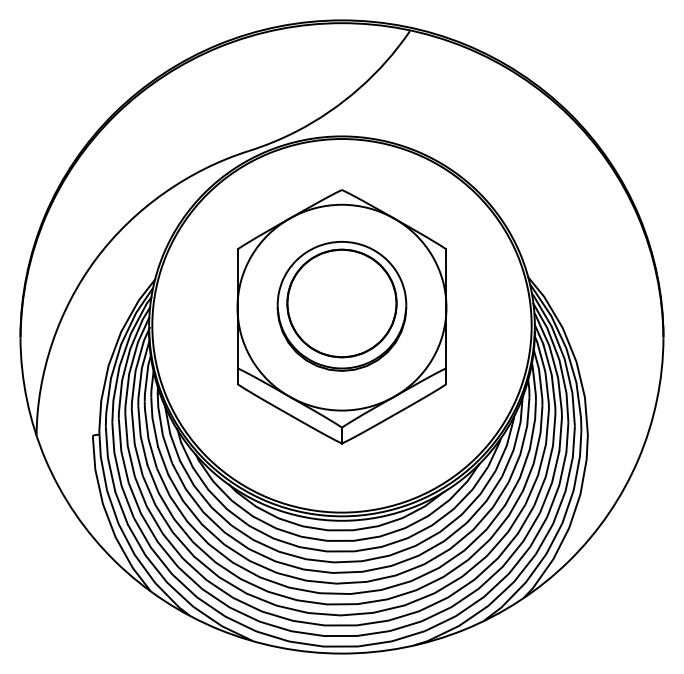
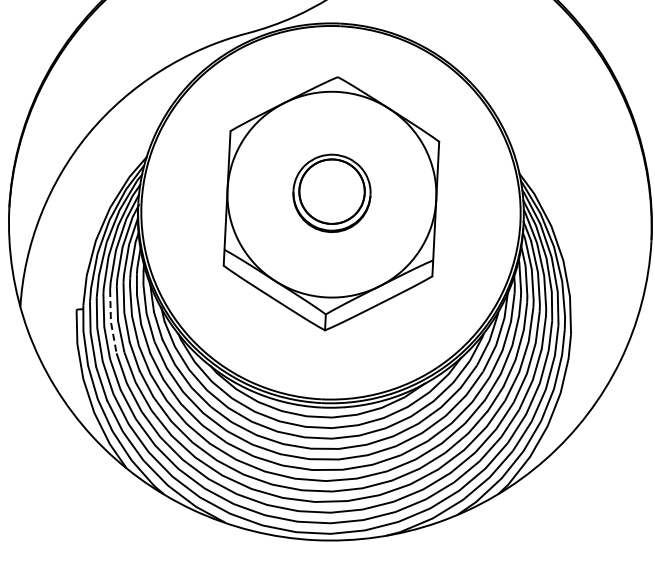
part: (341, 306) -> (331, 193), size x0.6
line: (127, 446) -> (110, 322), solid -> dashed

